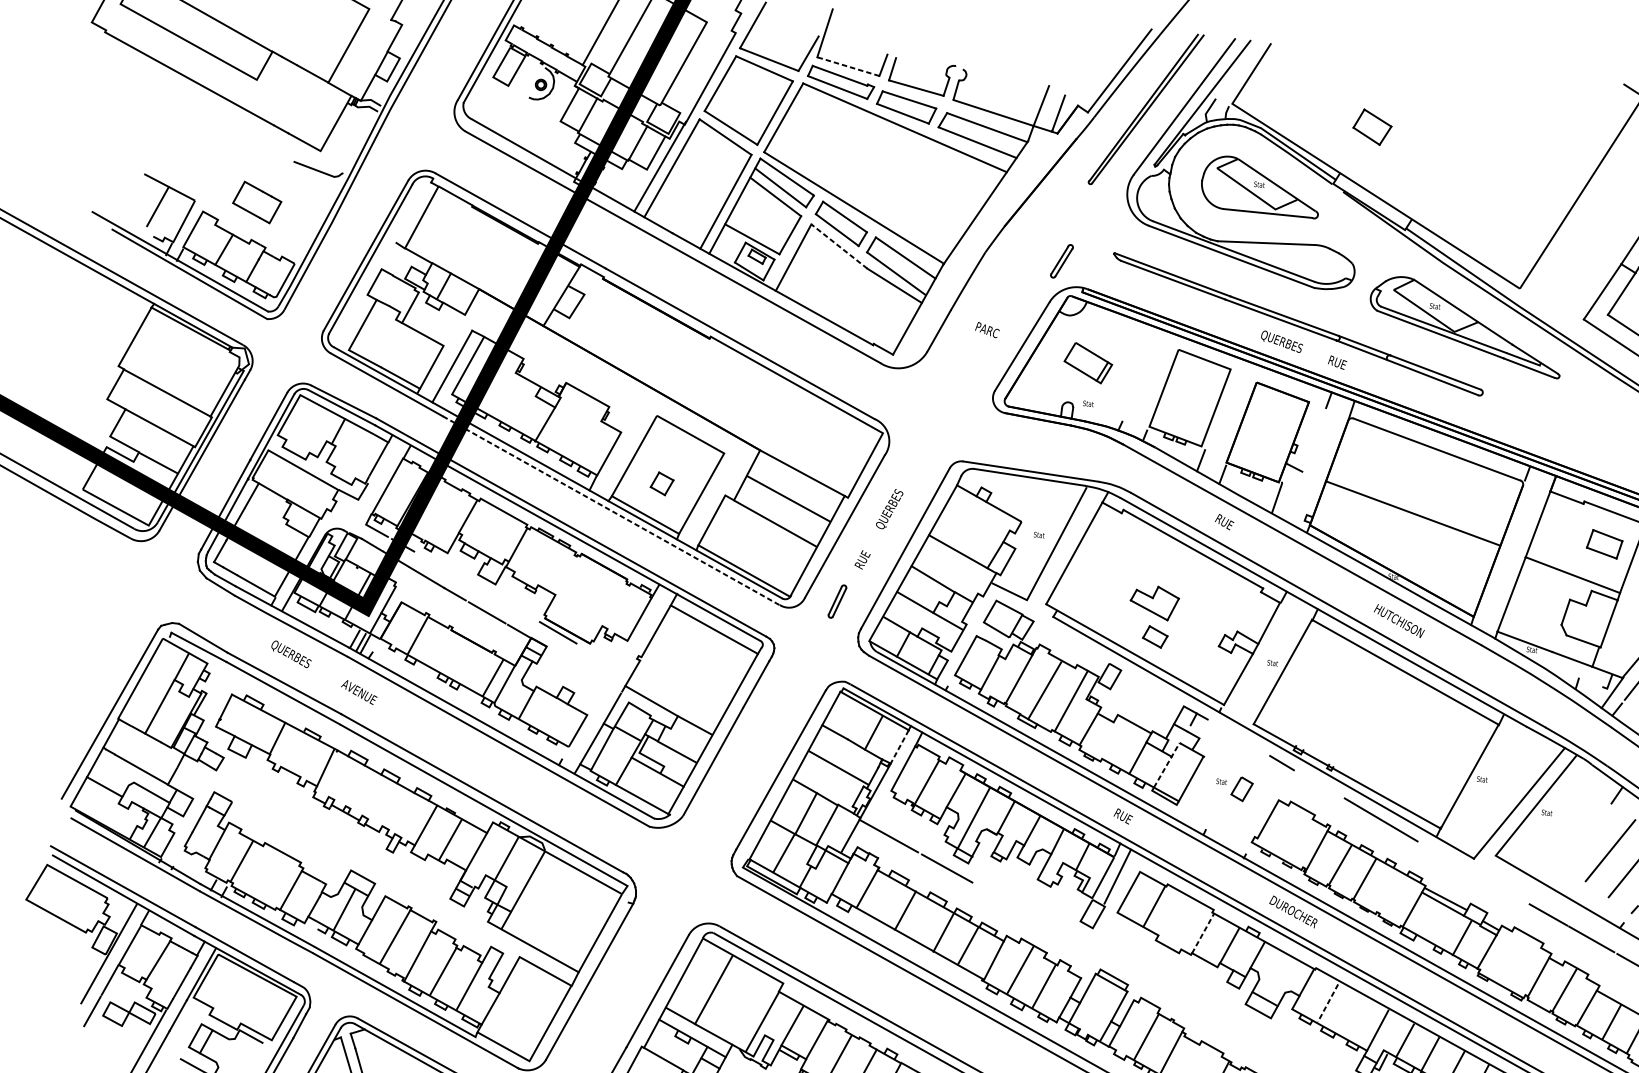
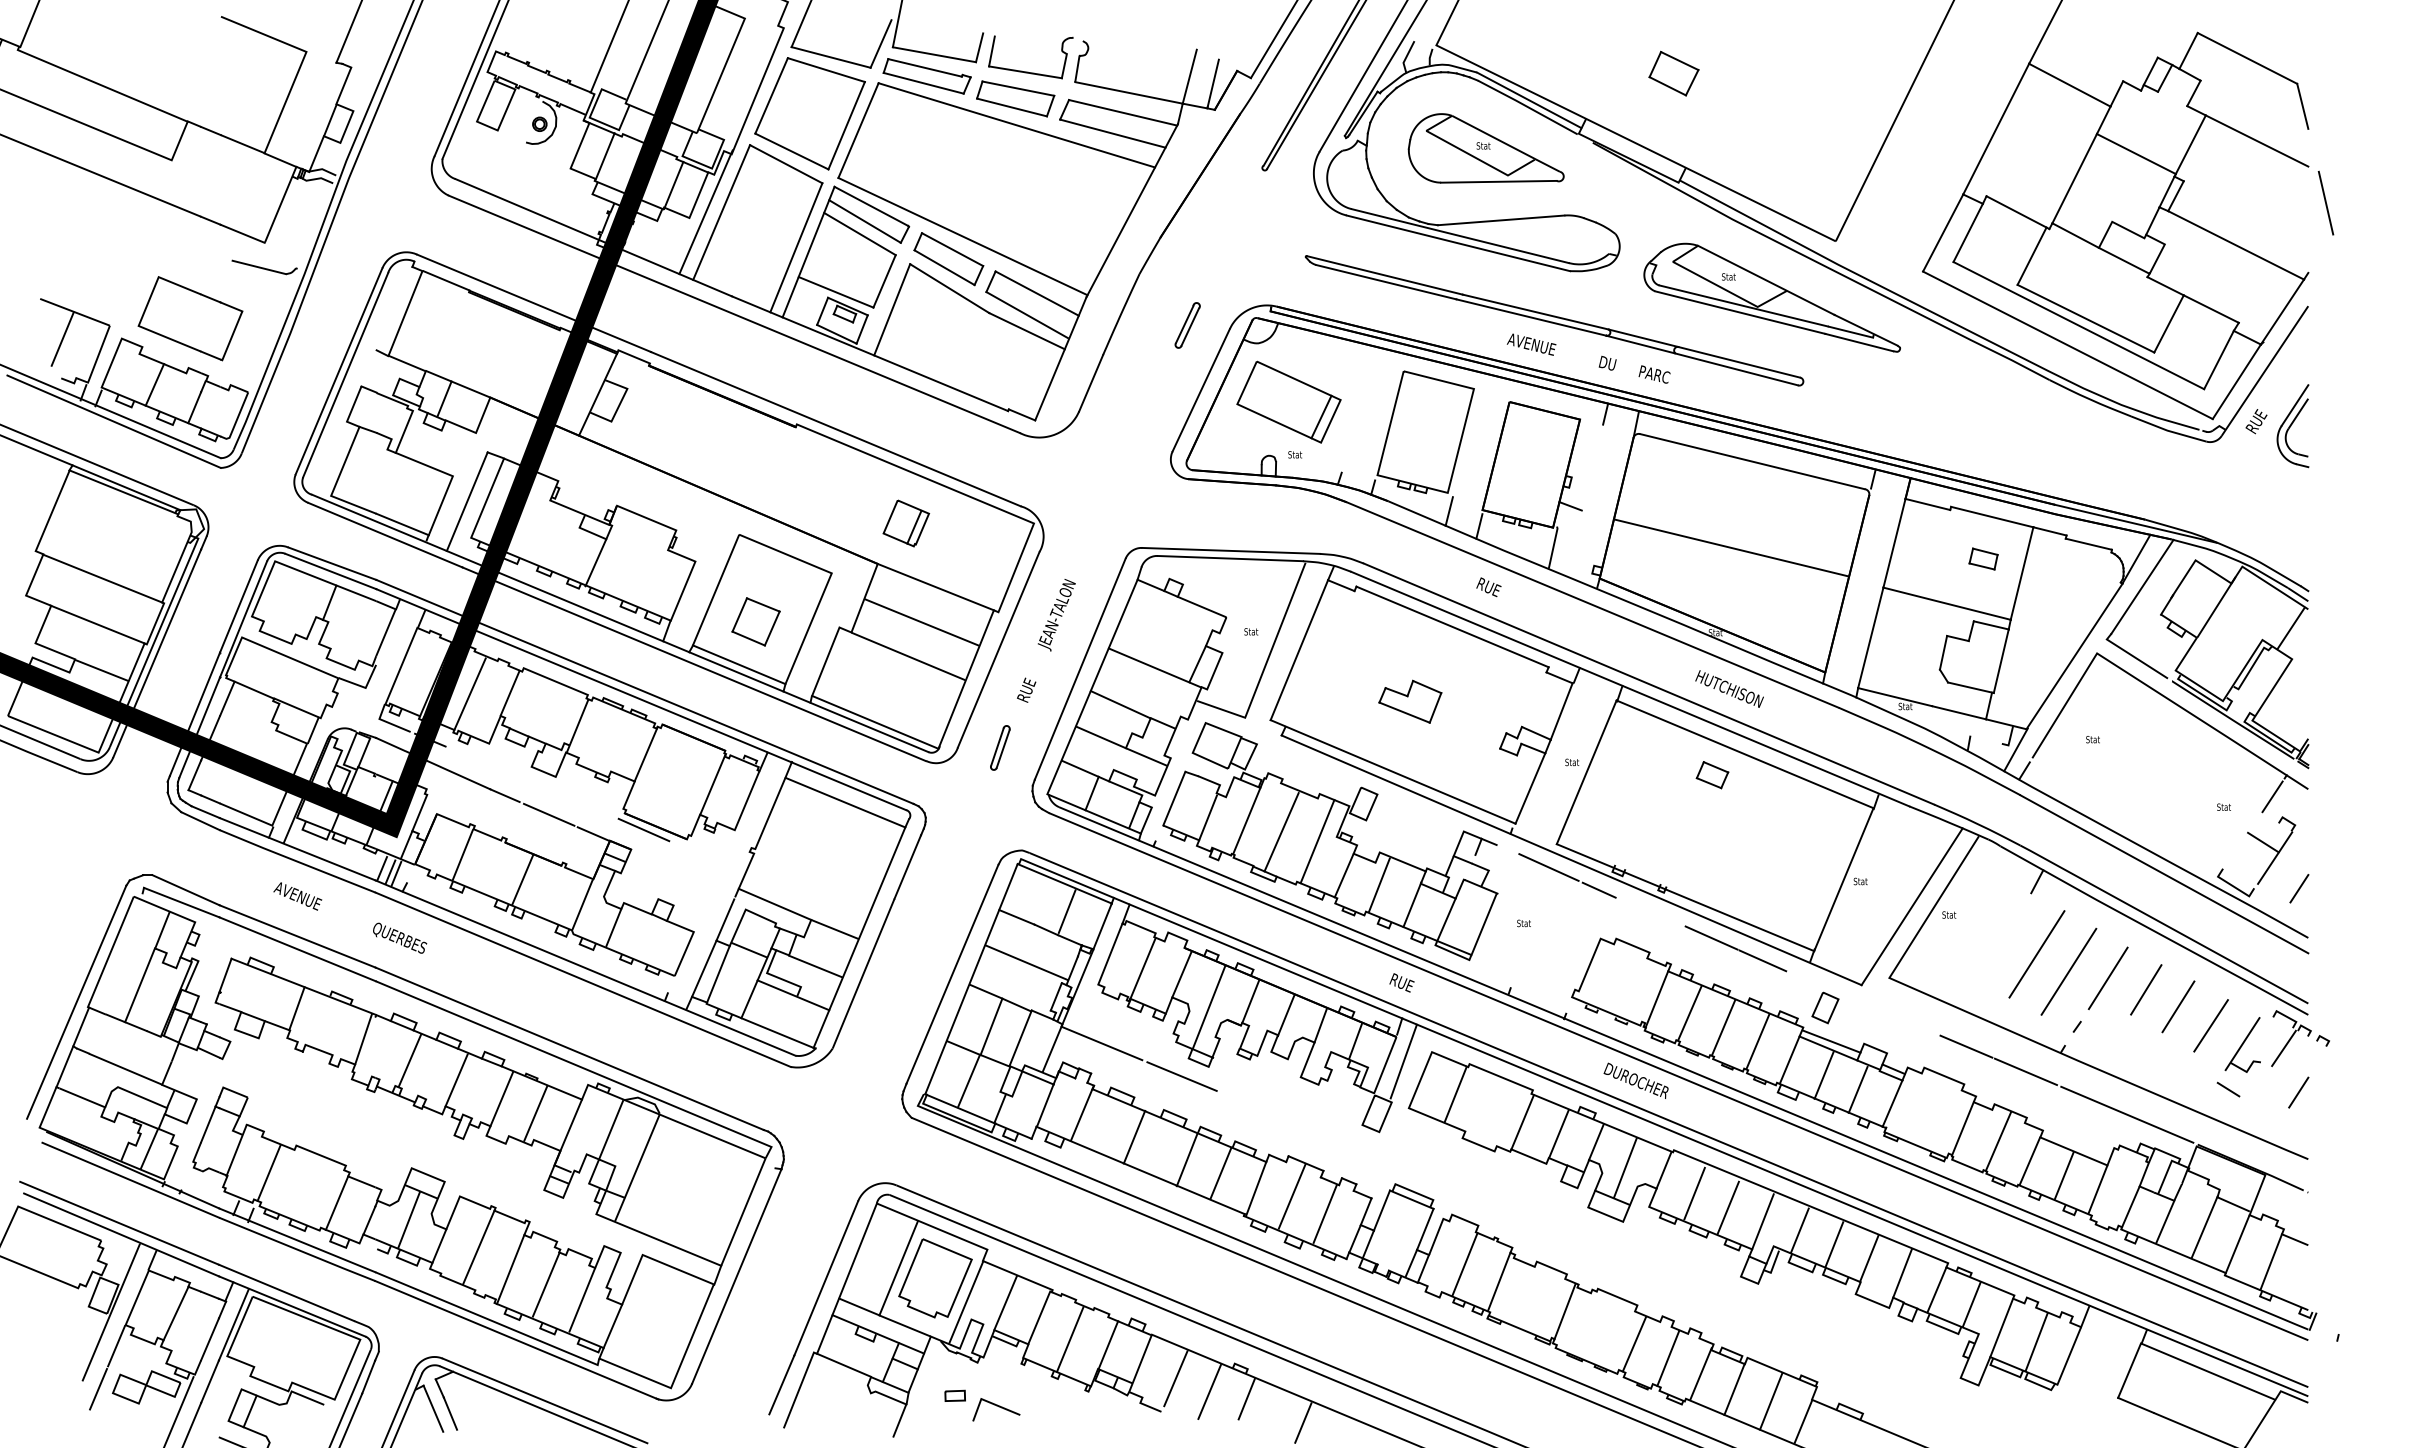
line: (847, 66) -> (933, 54), dashed -> solid
part: (1372, 127) -> (1673, 73), moved
part: (257, 202) -> (190, 318), size x1.67
line: (839, 246) -> (949, 288), dashed -> solid
part: (1061, 261) -> (1187, 325), moved
text: (987, 330) -> (1654, 374), moved
text: (1280, 341) -> (1534, 345), QUERBES -> AVENUE
part: (1088, 362) -> (1288, 401), size x1.67
text: (1337, 362) -> (1611, 364), RUE -> DU
part: (785, 422) -> (906, 523), added
part: (661, 483) -> (755, 621), size x1.67
text: (892, 505) -> (1056, 615), QUERBES -> JEAN-TALON
line: (611, 510) -> (694, 664), dashed -> solid
line: (436, 513) -> (469, 694), added
part: (1604, 543) -> (1983, 558), size x0.62
line: (566, 575) -> (645, 754), added
line: (614, 604) -> (712, 785), added
part: (1155, 637) -> (1712, 775), moved
text: (290, 654) -> (301, 897), QUERBES -> AVENUE
line: (493, 677) -> (522, 879), moved
text: (362, 693) -> (399, 937), AVENUE -> QUERBES
line: (1113, 740) -> (1378, 885), added
line: (1245, 741) -> (1548, 867), added
line: (899, 746) -> (1102, 926), dashed -> solid
line: (1167, 764) -> (1451, 909), dashed -> solid
line: (358, 788) -> (409, 1060), added
part: (1242, 788) -> (1825, 1007), moved
line: (392, 807) -> (456, 1080), added
line: (1389, 892) -> (1757, 1041), added
line: (1436, 924) -> (1823, 1075), added
line: (1202, 933) -> (1522, 1122), dashed -> solid
line: (1277, 977) -> (1625, 1167), added
part: (741, 1000) -> (935, 1278), added
line: (1327, 1003) -> (1694, 1193), dashed -> solid
line: (1351, 1016) -> (1727, 1207), added

